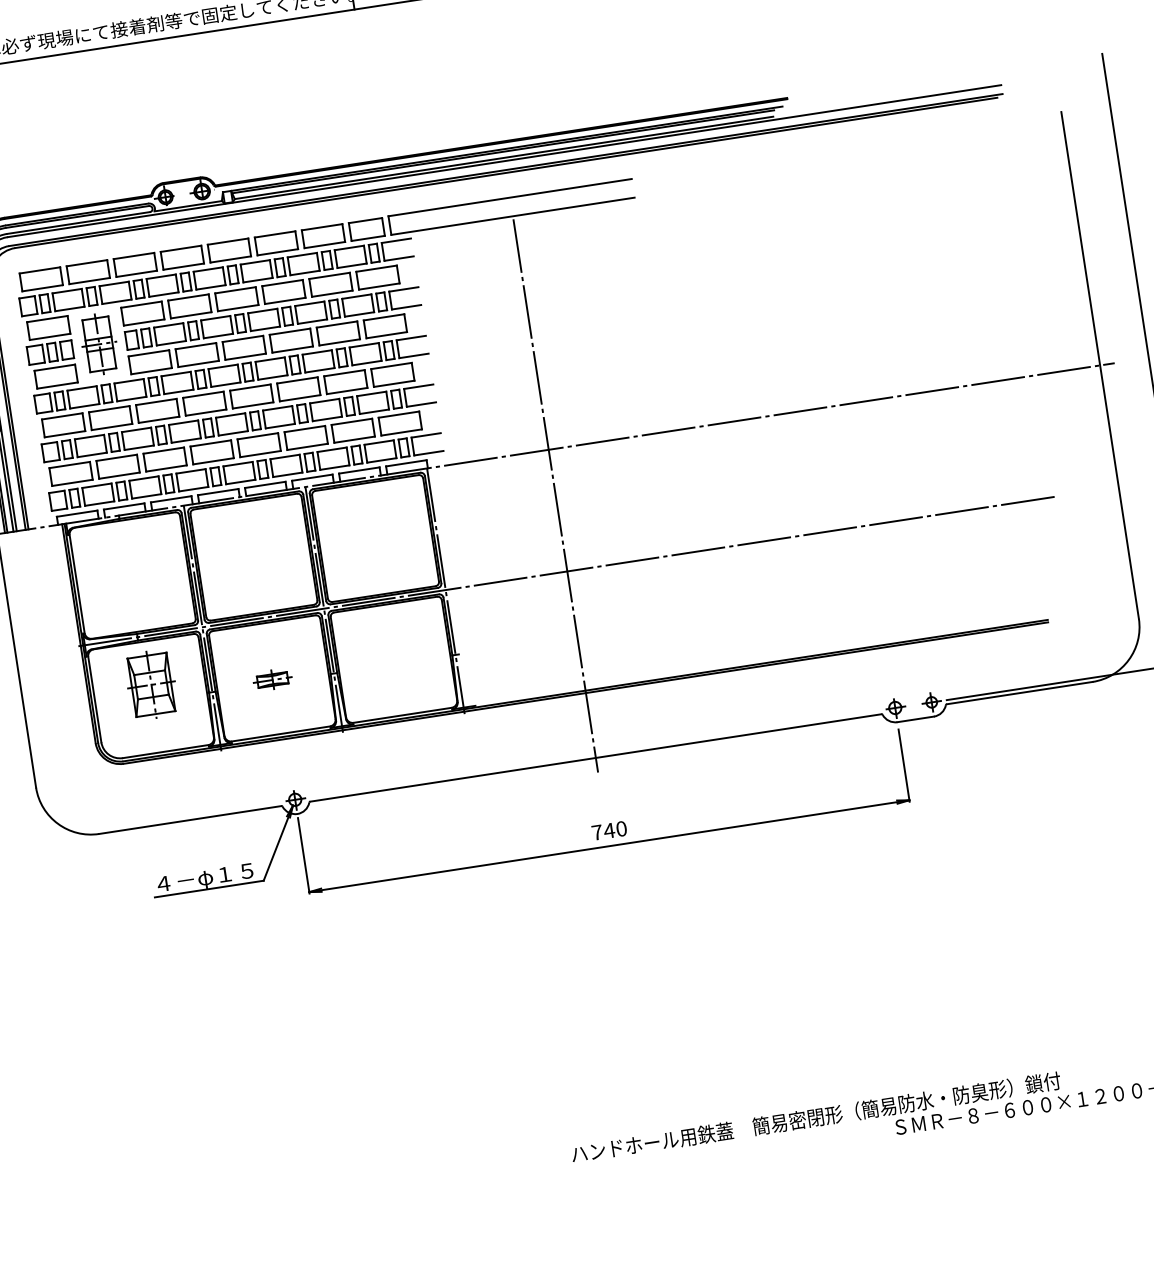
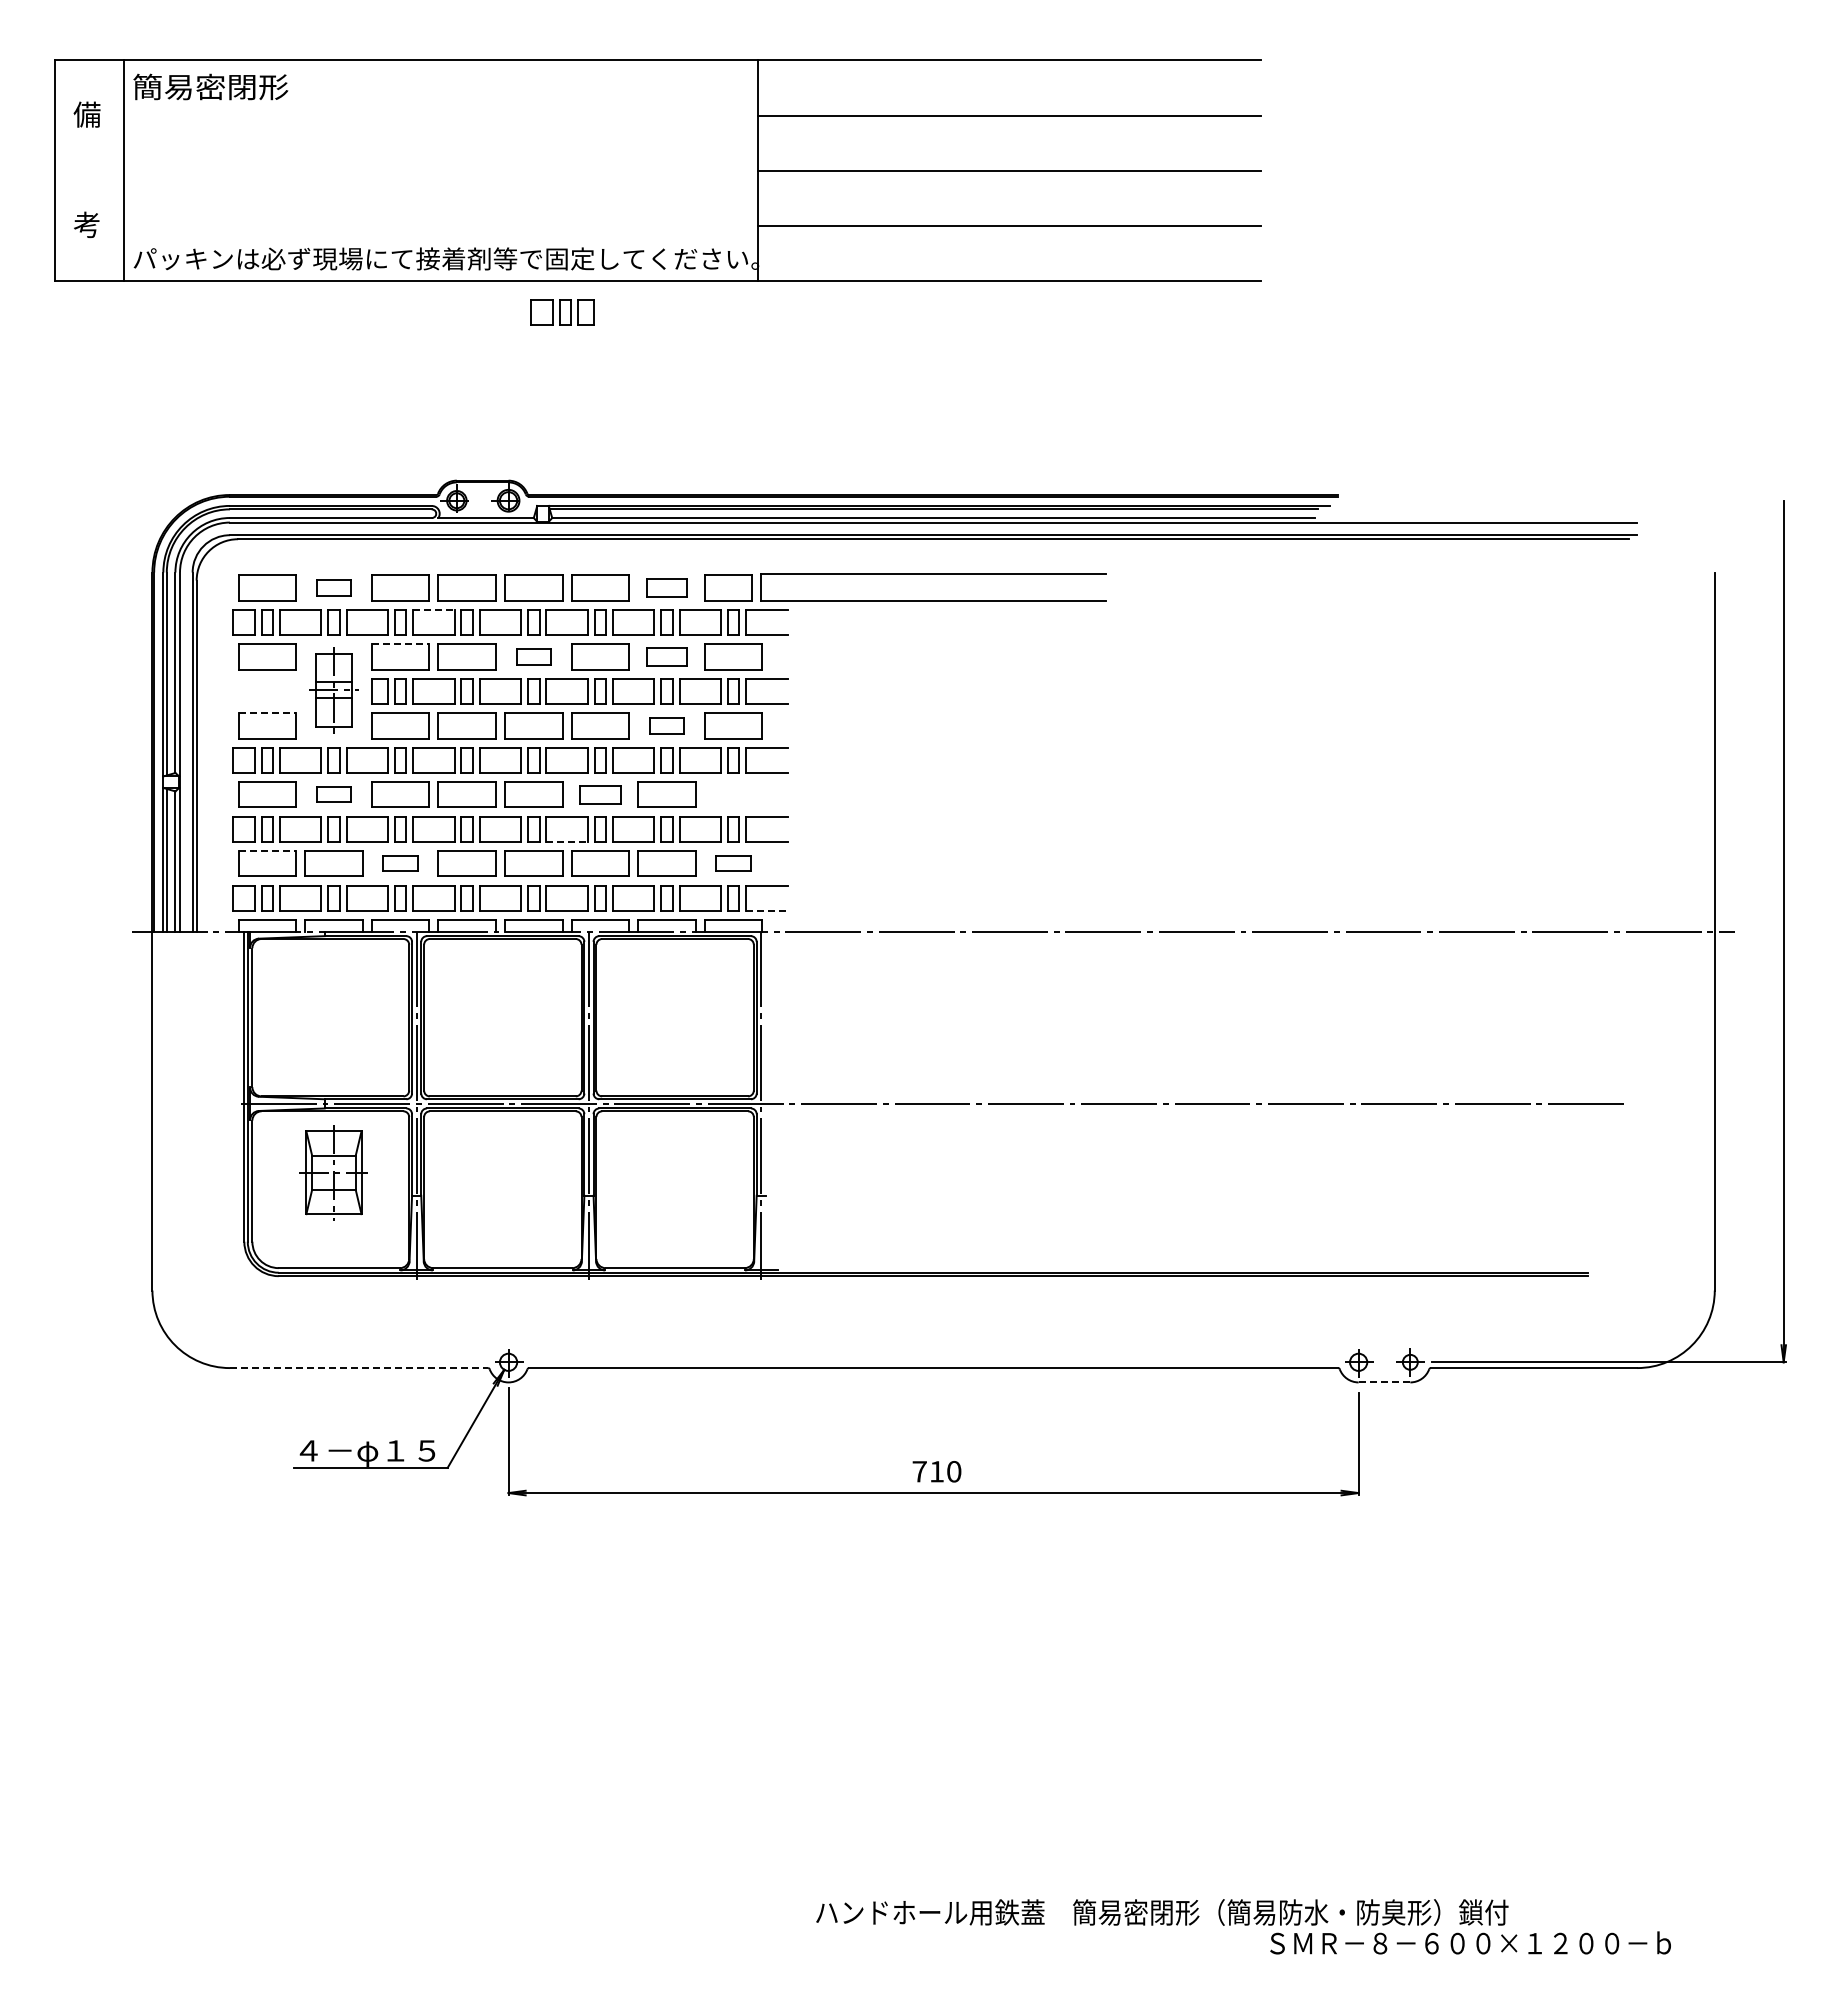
part: (323, 235) -> (666, 587), size x0.7
part: (87, 271) -> (333, 587), size x0.6
line: (160, 276) -> (433, 609), solid -> dashed
part: (330, 284) -> (666, 656), size x0.7
part: (236, 298) -> (533, 656), size x0.6
line: (141, 304) -> (400, 644), solid -> dashed
part: (337, 333) -> (666, 725), size x0.6
part: (50, 352) -> (562, 312), moved
line: (54, 367) -> (267, 713), solid -> dashed
part: (392, 374) -> (733, 794), removed
part: (298, 389) -> (600, 794), size x0.7
part: (110, 417) -> (333, 794), size x0.6
part: (400, 423) -> (733, 863), size x0.6
line: (280, 425) -> (567, 841), solid -> dashed
line: (429, 452) -> (767, 910), solid -> dashed
part: (165, 459) -> (400, 863), size x0.6
line: (69, 465) -> (267, 851), solid -> dashed
line: (555, 495) -> (933, 996), removed
part: (272, 679) -> (502, 1191), removed
line: (915, 719) -> (1384, 1382), solid -> dashed
line: (190, 820) -> (359, 1368), solid -> dashed
text: (609, 830) -> (936, 1471), 740 -> 710

